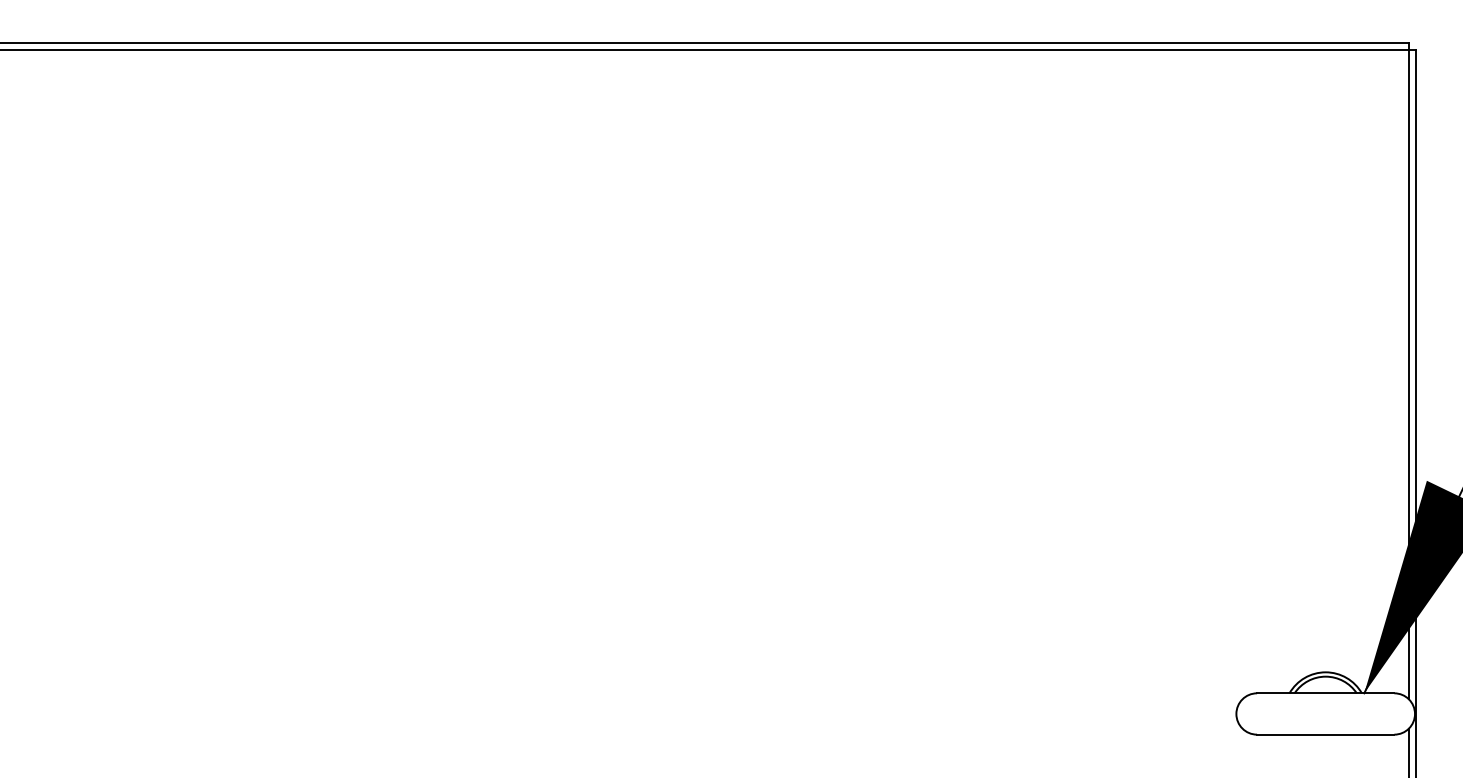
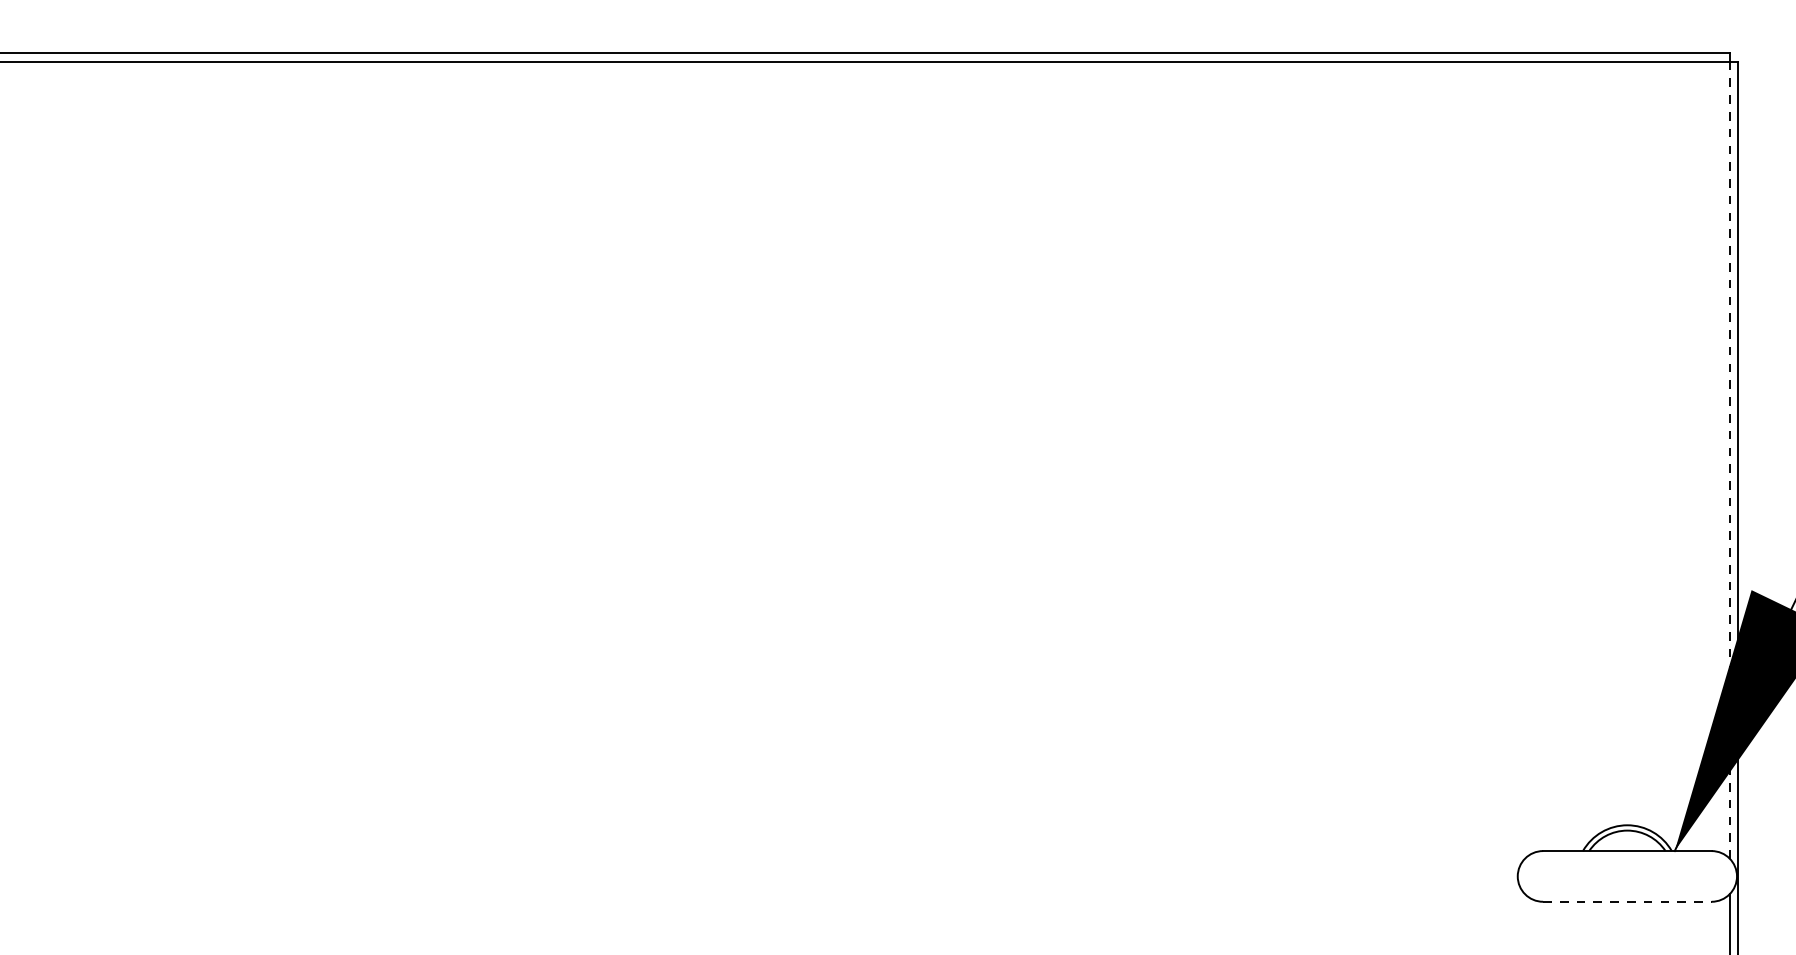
line: (1409, 374) -> (1730, 459), solid -> dashed
line: (1325, 734) -> (1627, 901), solid -> dashed

